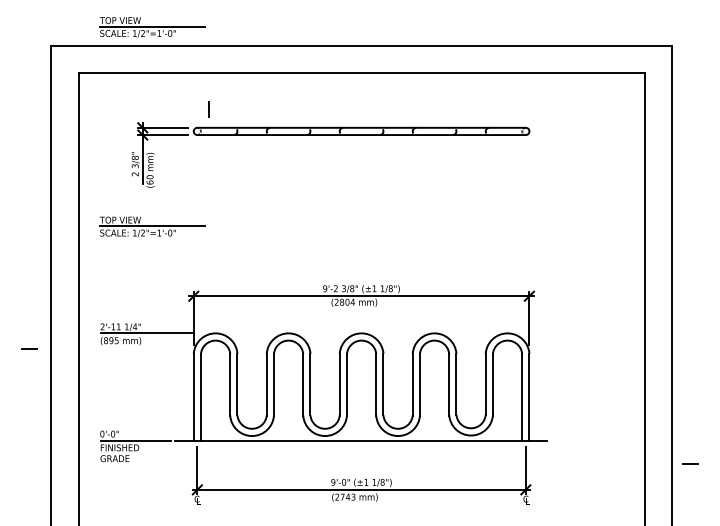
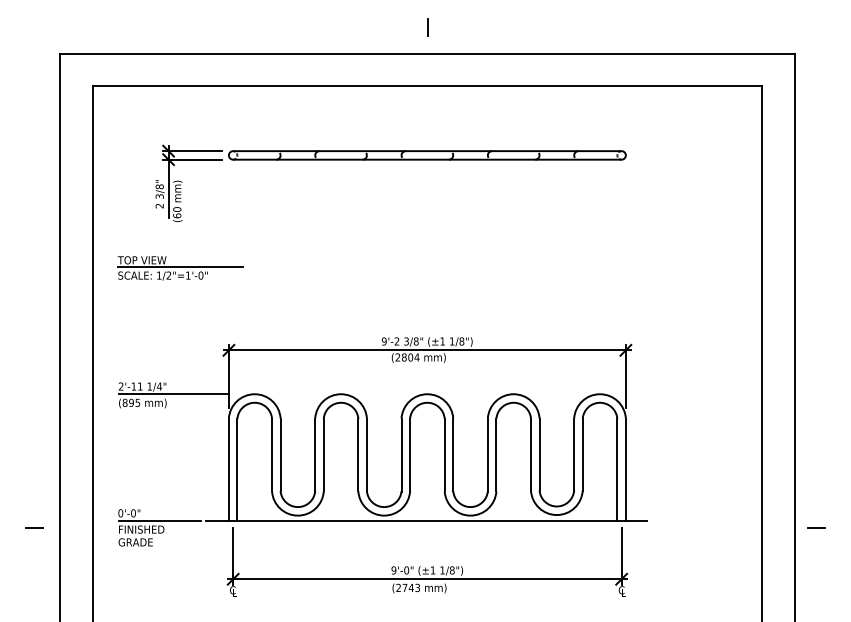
part: (152, 27) -> (180, 32), removed
line: (208, 109) -> (427, 27), moved
line: (29, 347) -> (34, 527), moved
line: (690, 462) -> (816, 527), moved

